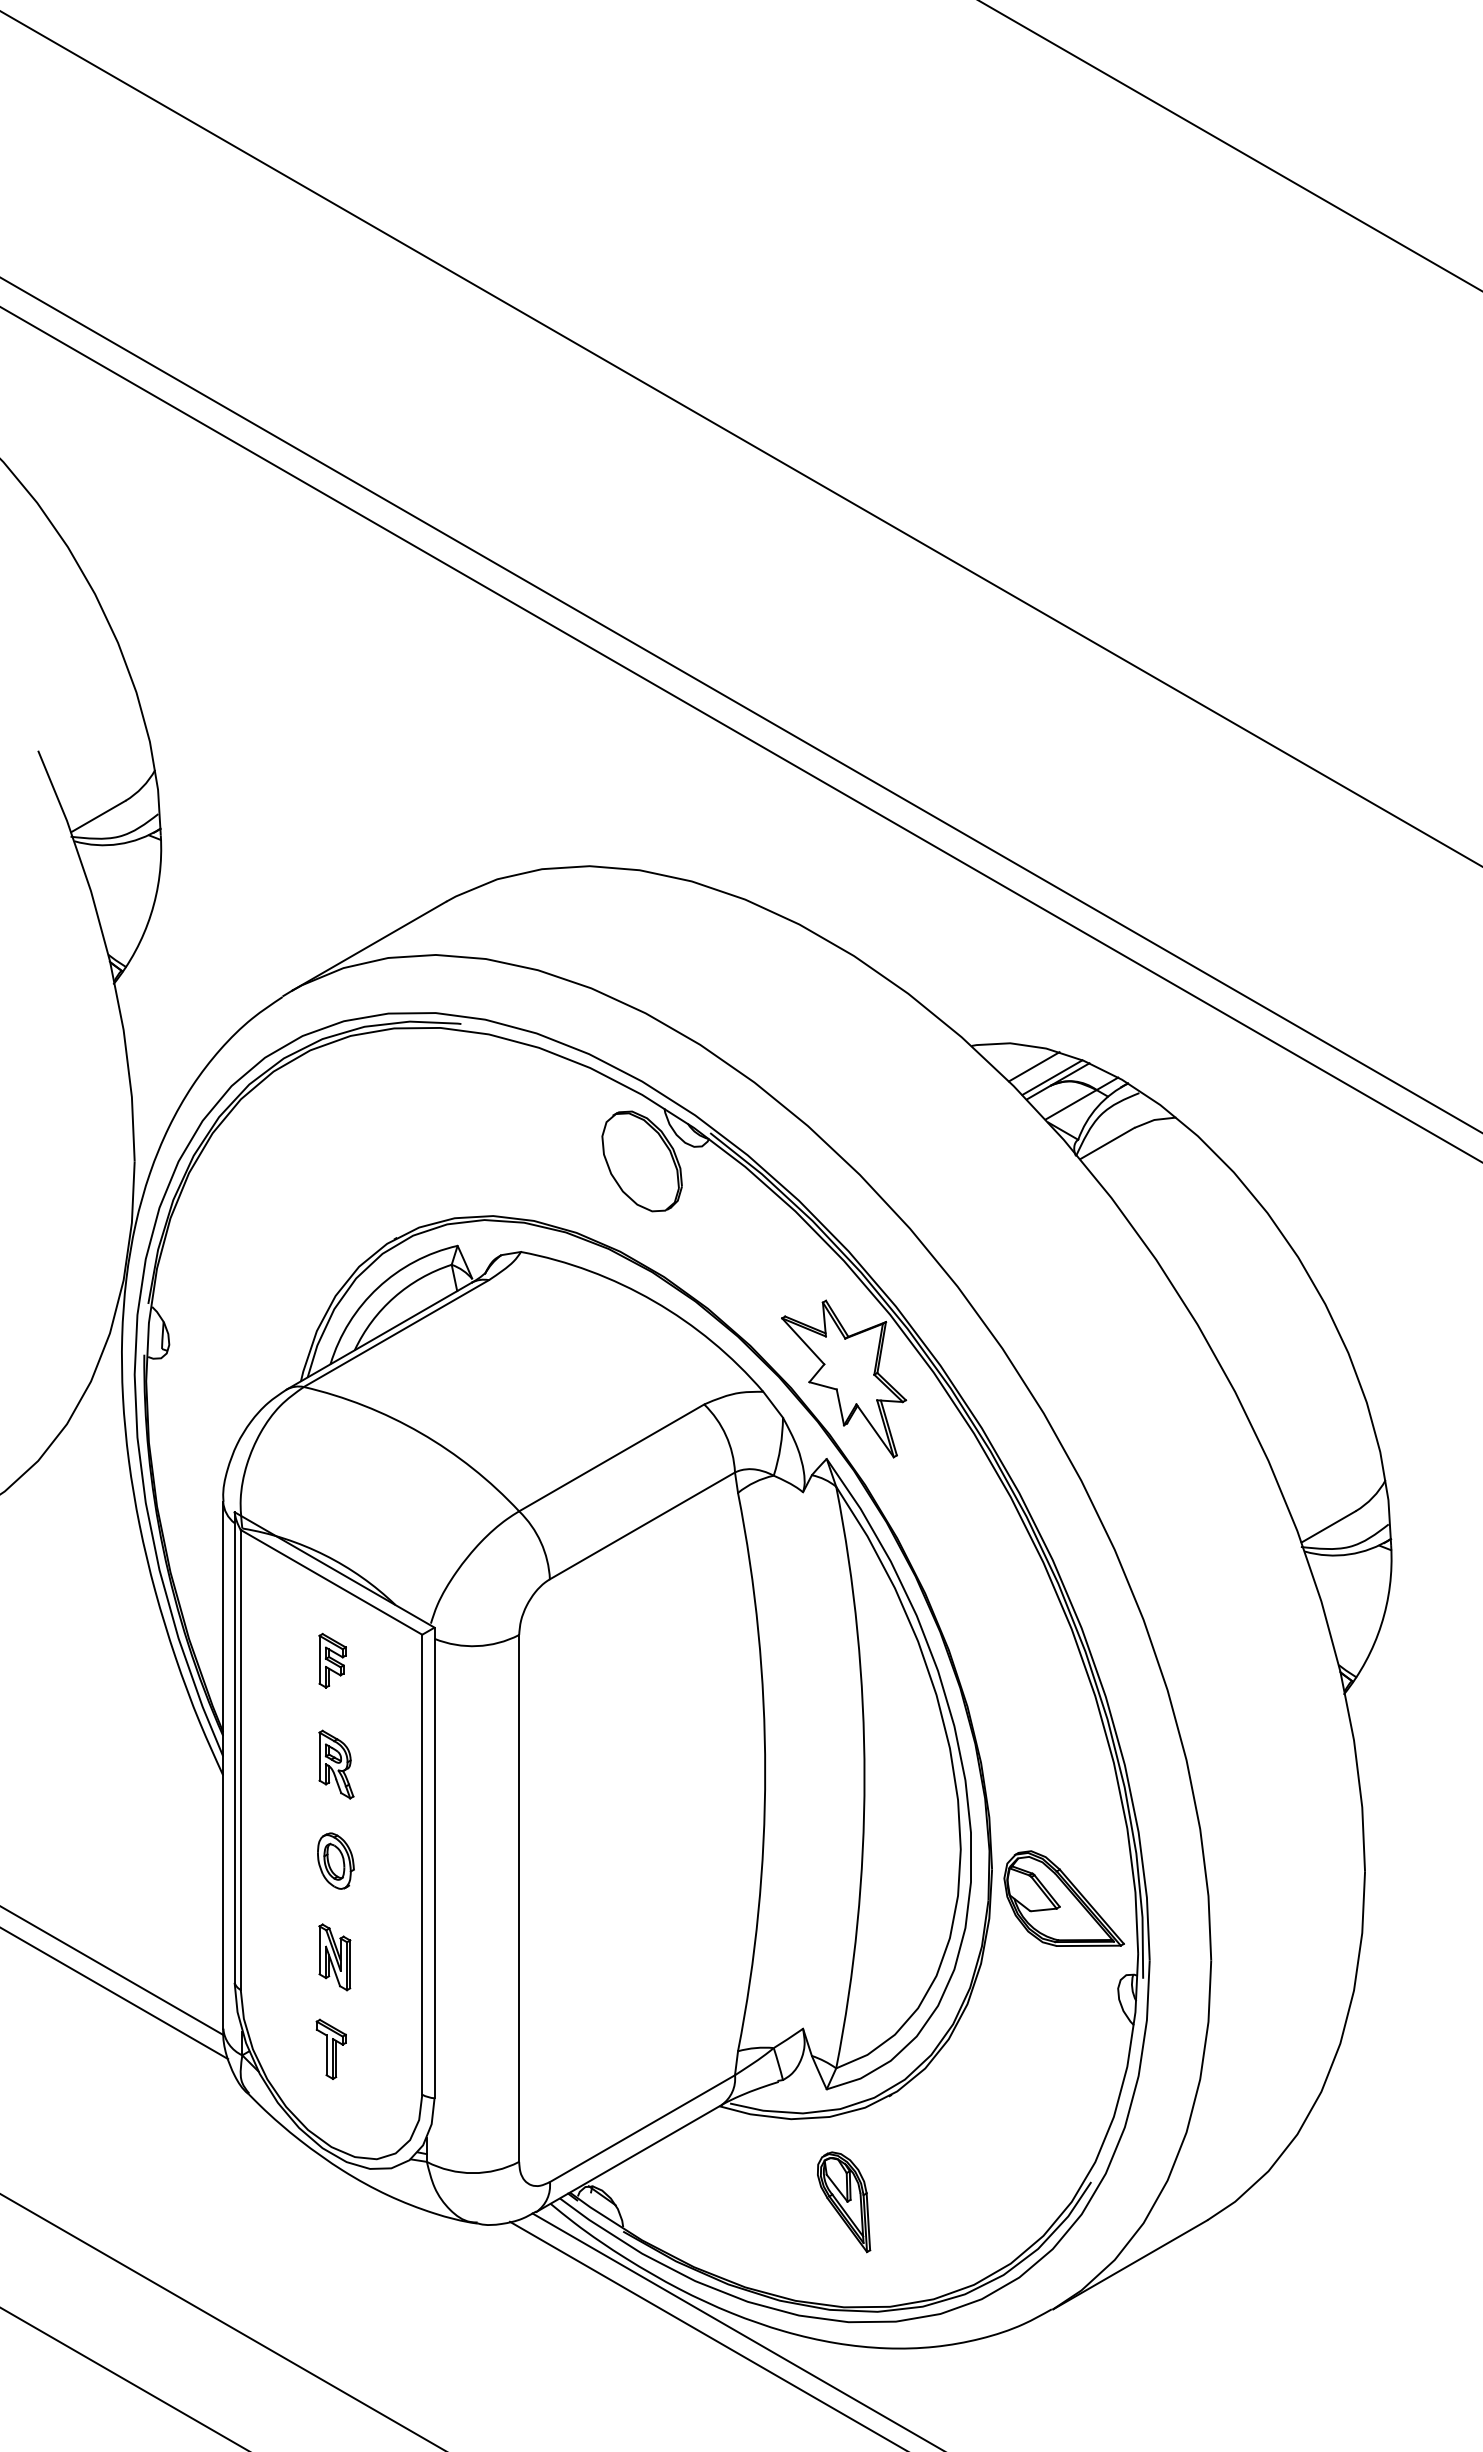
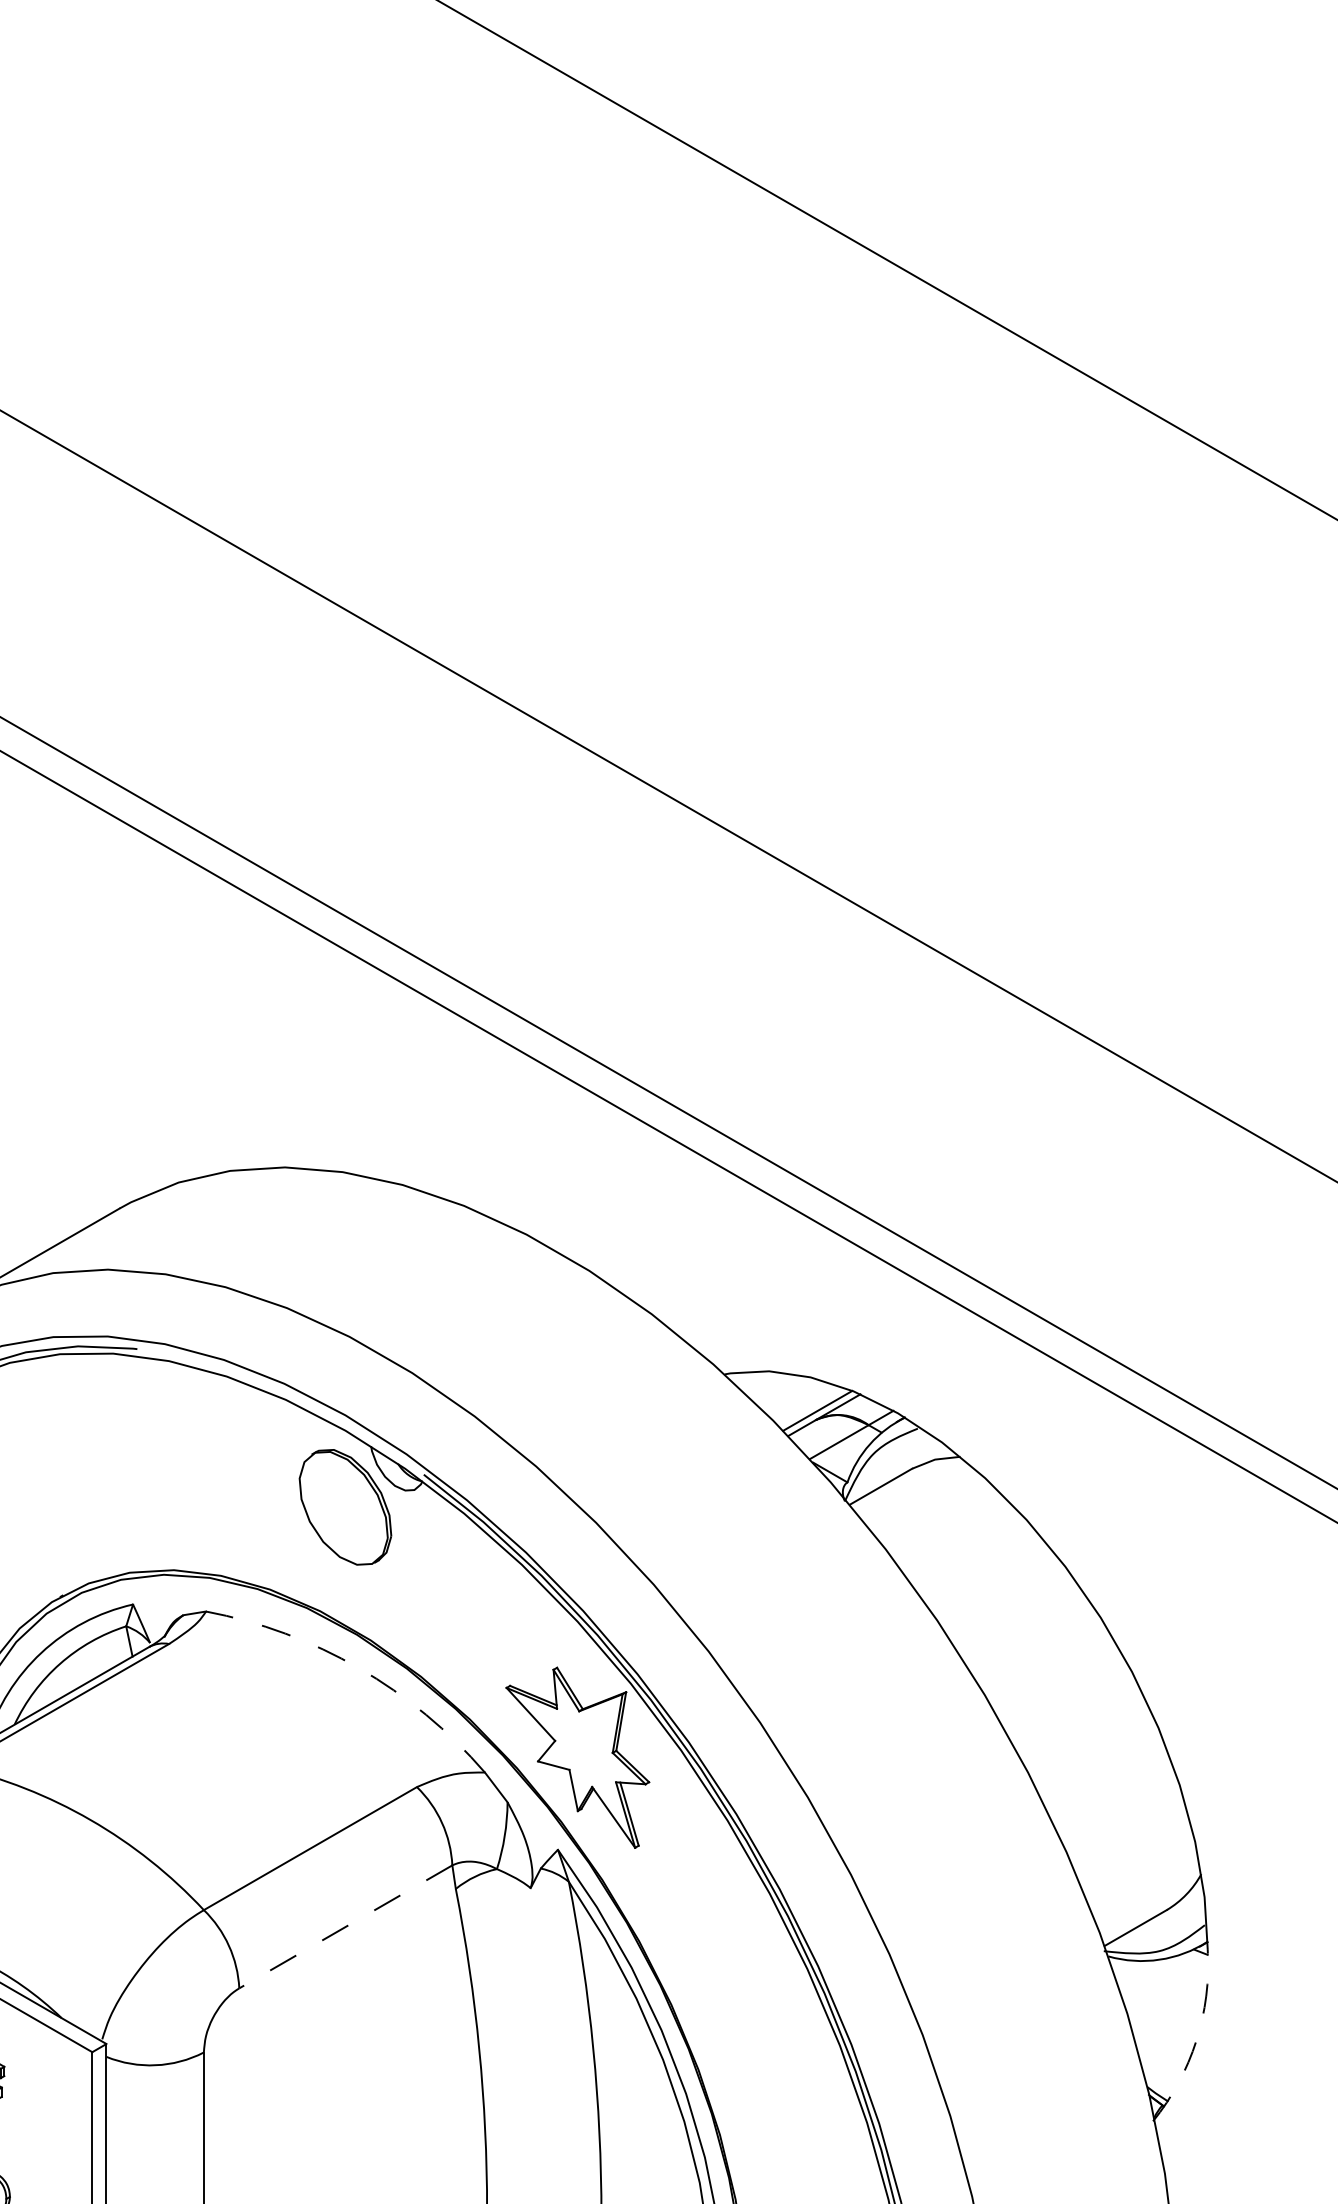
line: (1034, 1066) -> (797, 1398), removed
arc: (654, 1301) -> (359, 1668), solid -> dashed
line: (642, 1525) -> (345, 1926), solid -> dashed
arc: (1381, 1624) -> (1196, 2040), solid -> dashed

